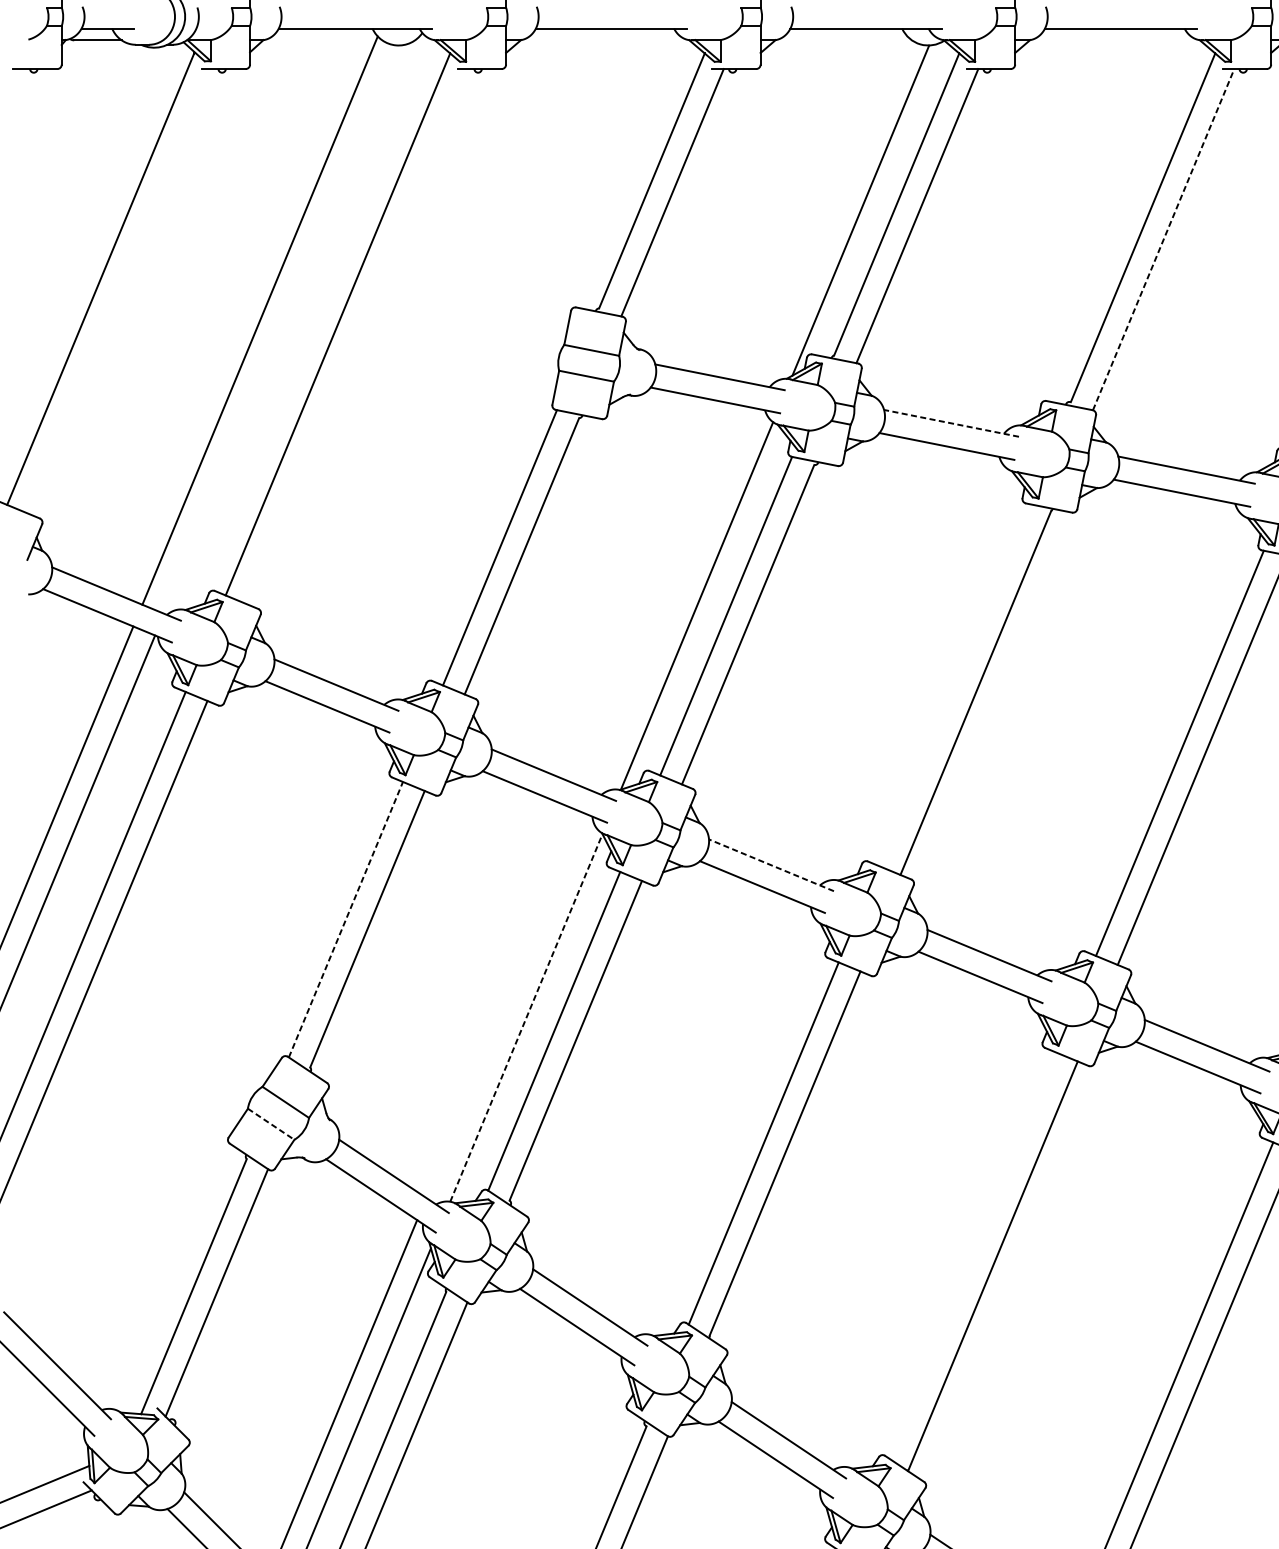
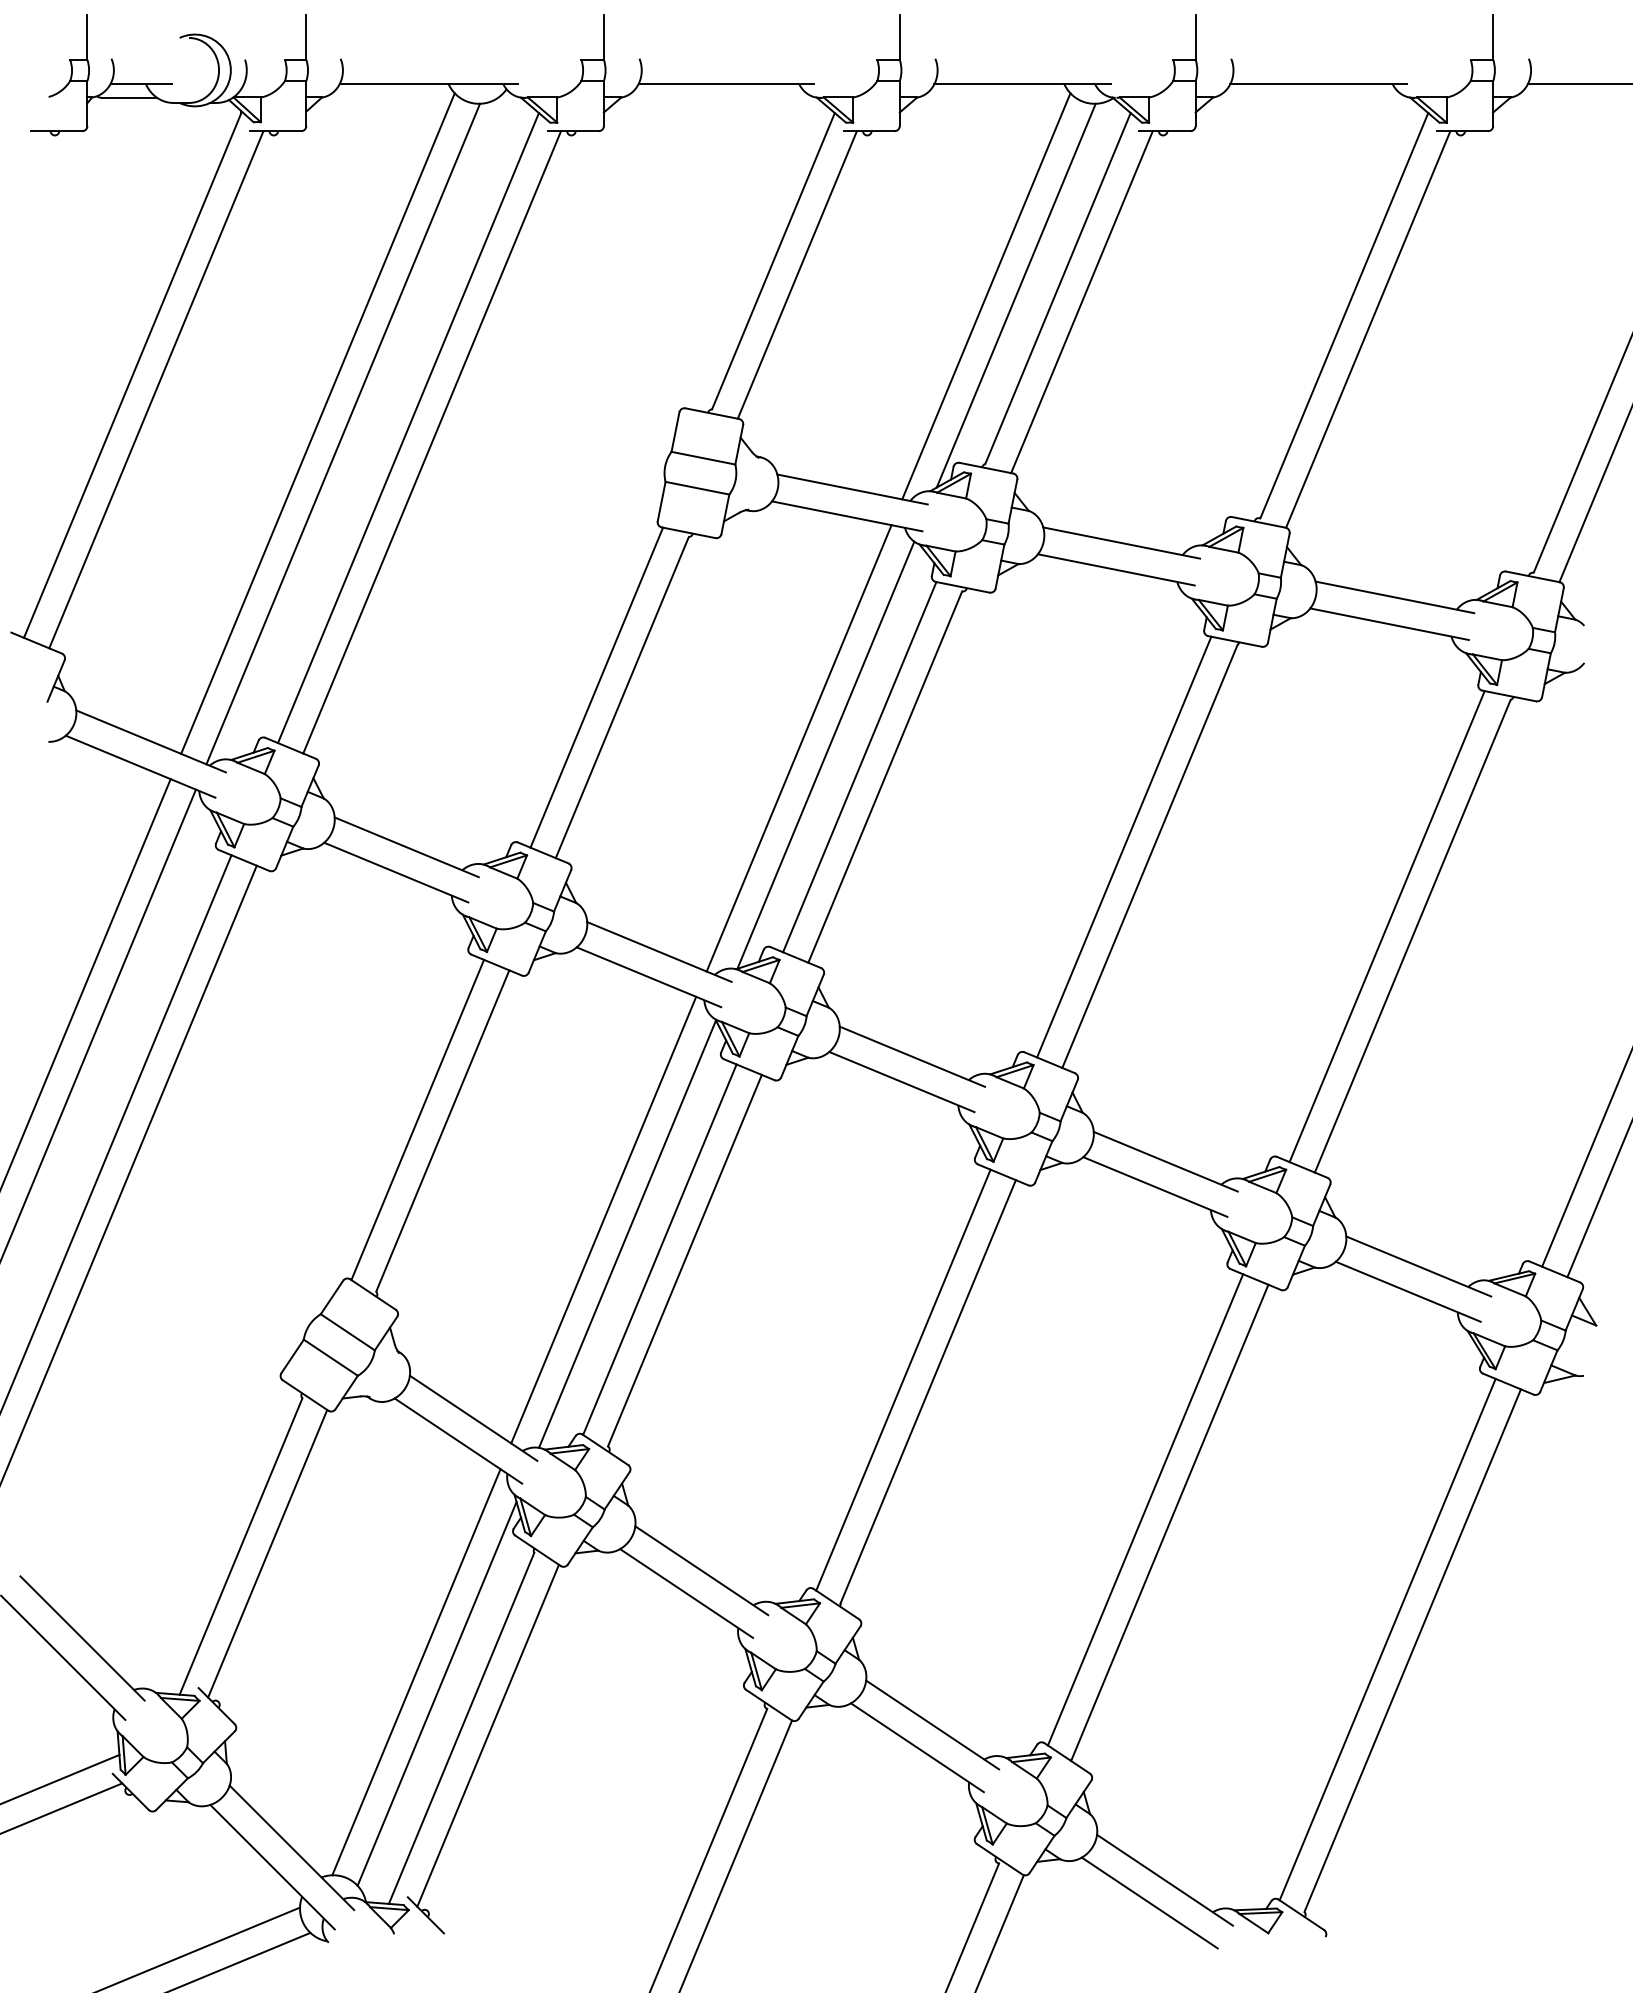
line: (835, 211) -> (986, 296), added
line: (1163, 239) -> (1368, 329), dashed -> solid
line: (121, 291) -> (156, 389), added
line: (282, 329) -> (343, 433), added
line: (358, 336) -> (432, 442), added
line: (951, 423) -> (1121, 543), dashed -> solid
line: (673, 600) -> (798, 748), added
line: (953, 684) -> (1124, 846), added
line: (771, 865) -> (912, 1056), dashed -> solid
line: (345, 919) -> (417, 1119), dashed -> solid
line: (505, 1005) -> (603, 1219), added
line: (526, 1017) -> (627, 1233), dashed -> solid
line: (271, 1124) -> (331, 1358), dashed -> solid
line: (972, 1254) -> (1145, 1509), added

